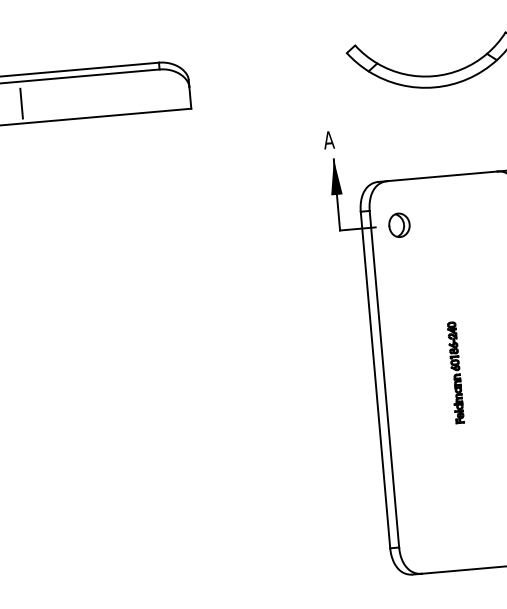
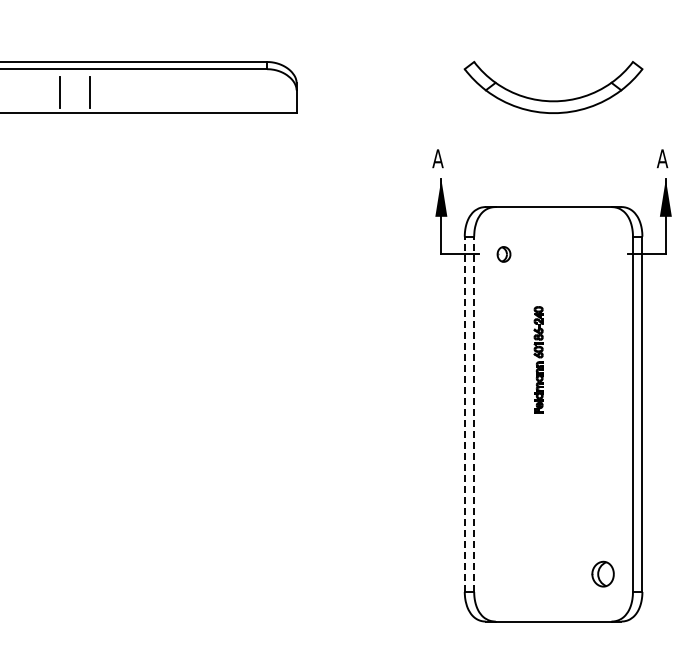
line: (21, 103) -> (119, 92), removed
part: (398, 225) -> (503, 254), size x0.6
part: (455, 372) -> (538, 359), moved
line: (384, 379) -> (474, 414), solid -> dashed
line: (375, 380) -> (464, 414), solid -> dashed

